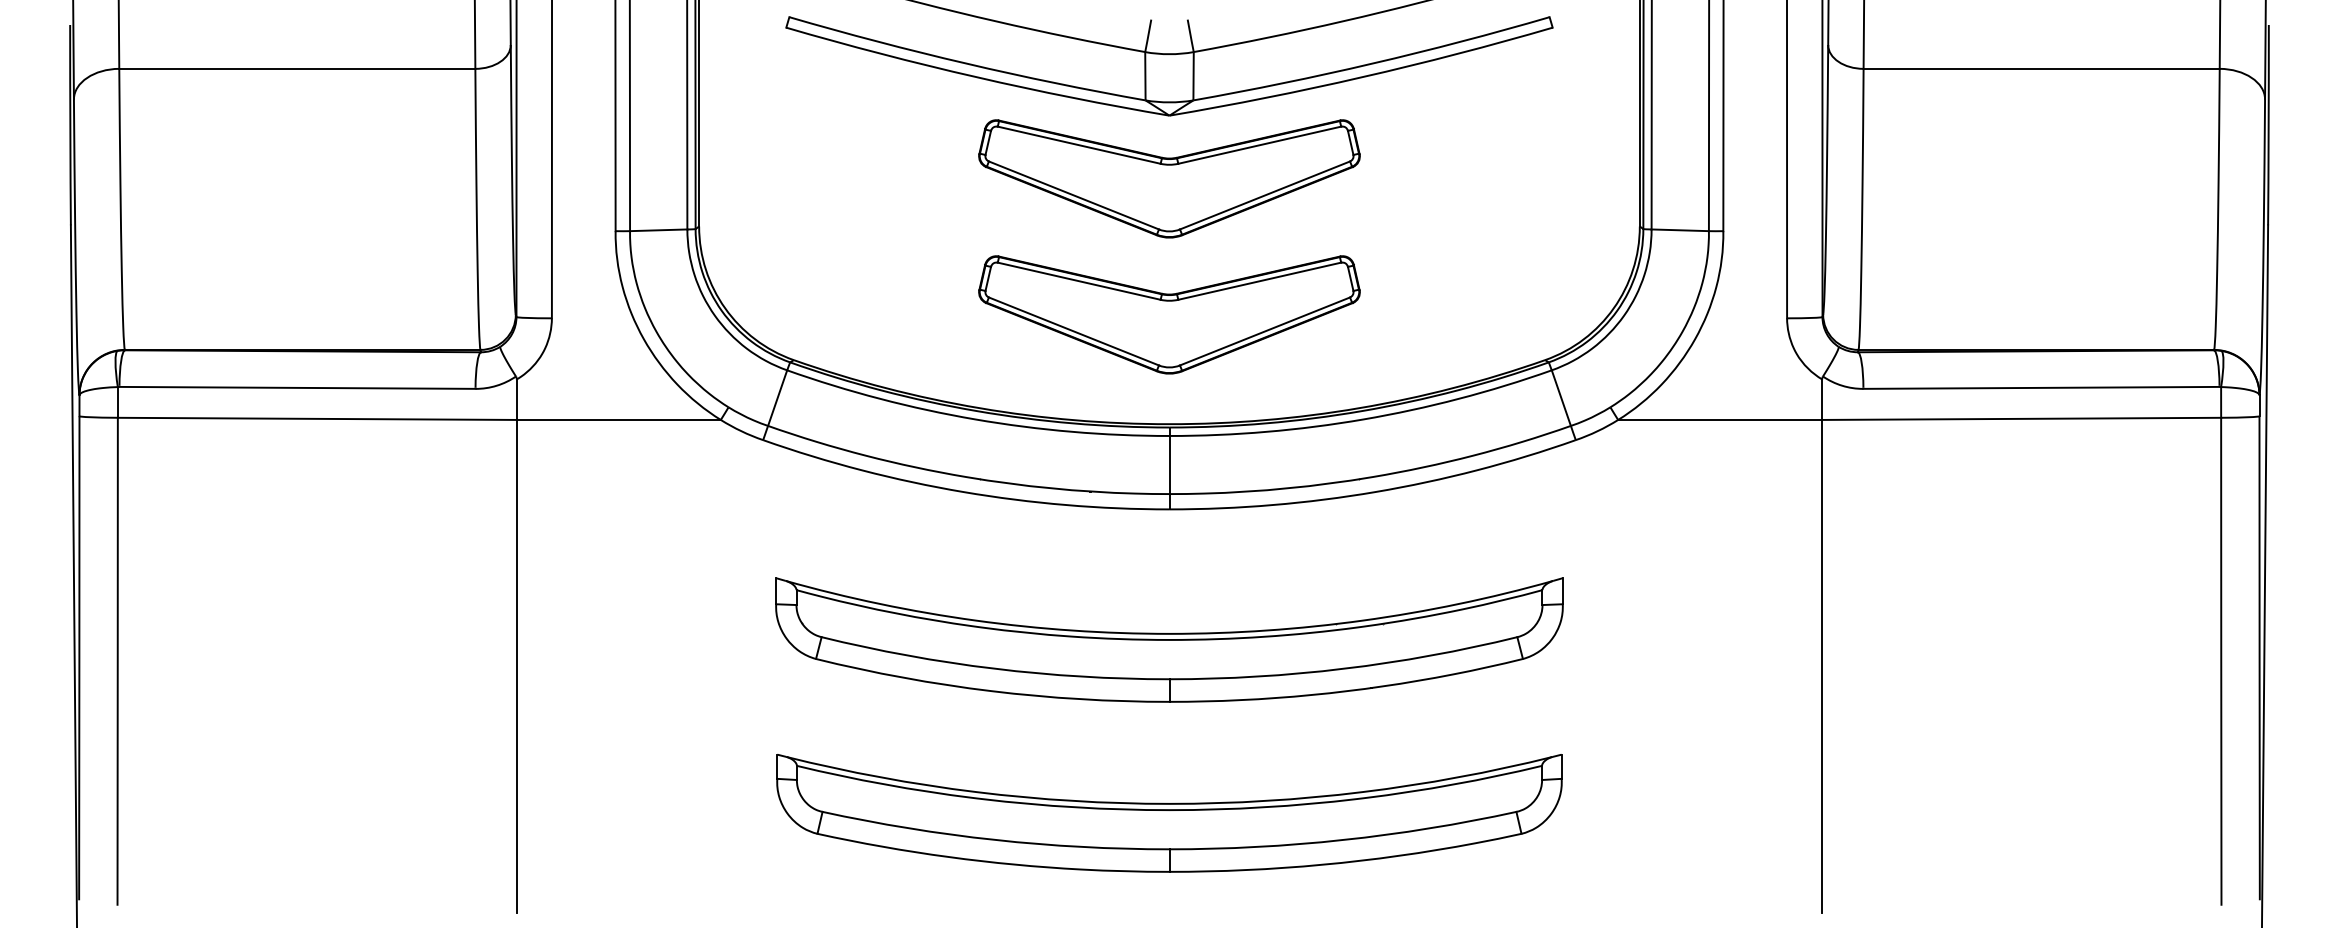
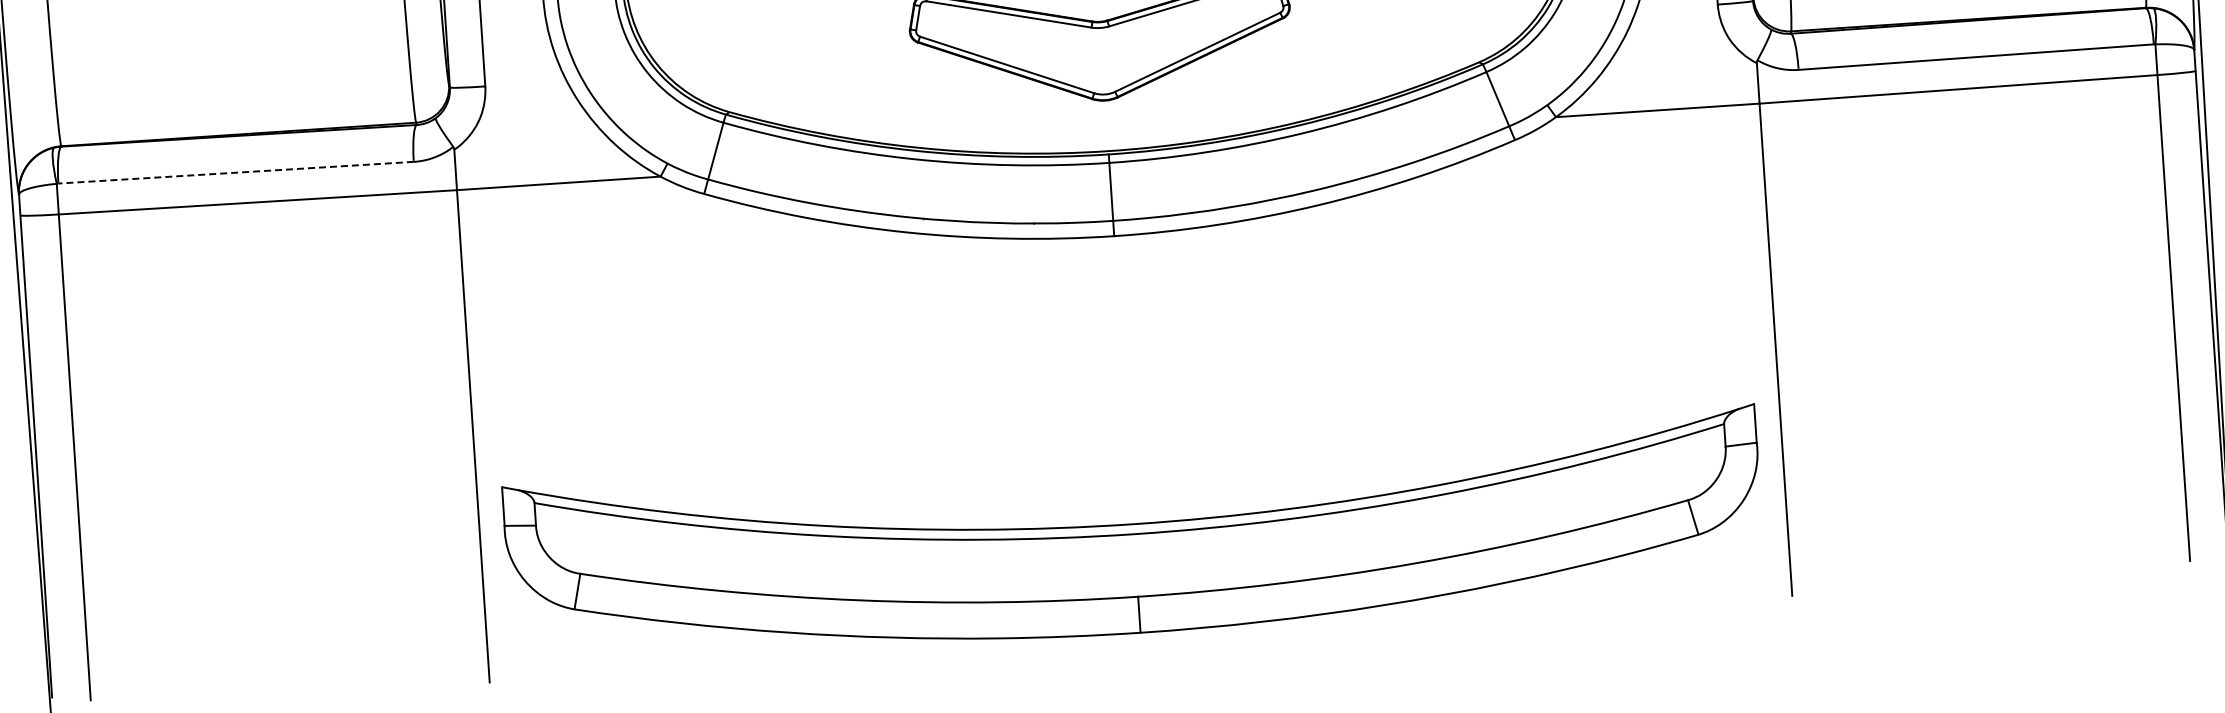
line: (297, 387) -> (236, 172), solid -> dashed
part: (1169, 639) -> (1122, 365), removed
part: (1169, 813) -> (1134, 539), size x1.6

